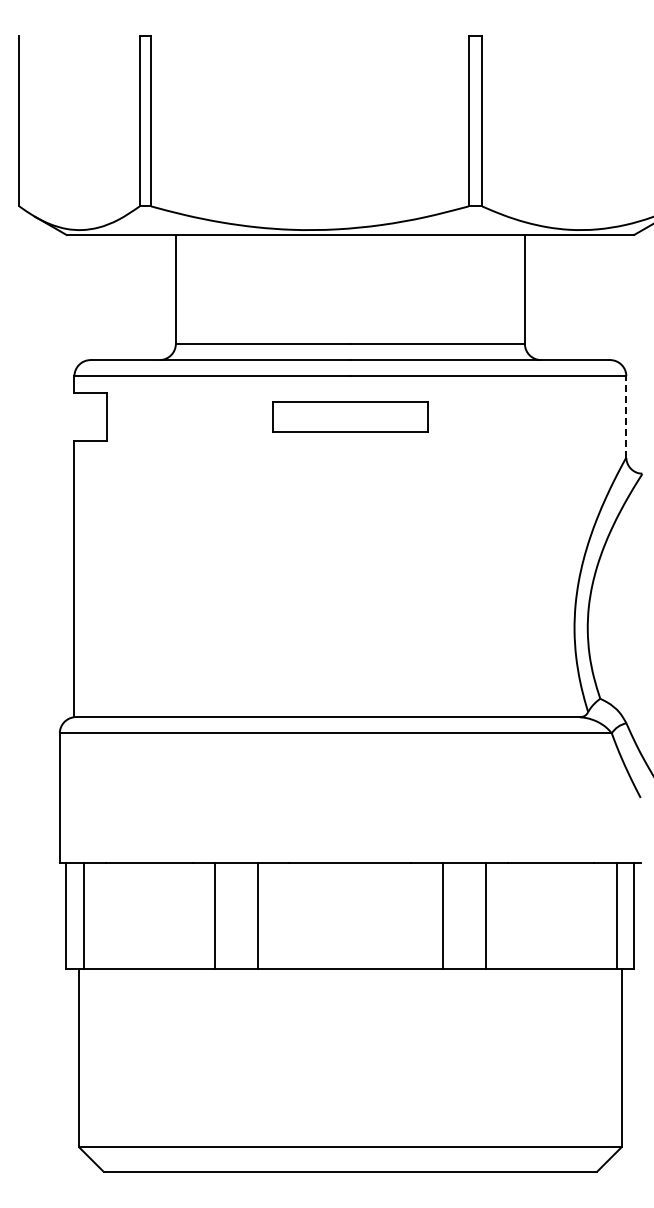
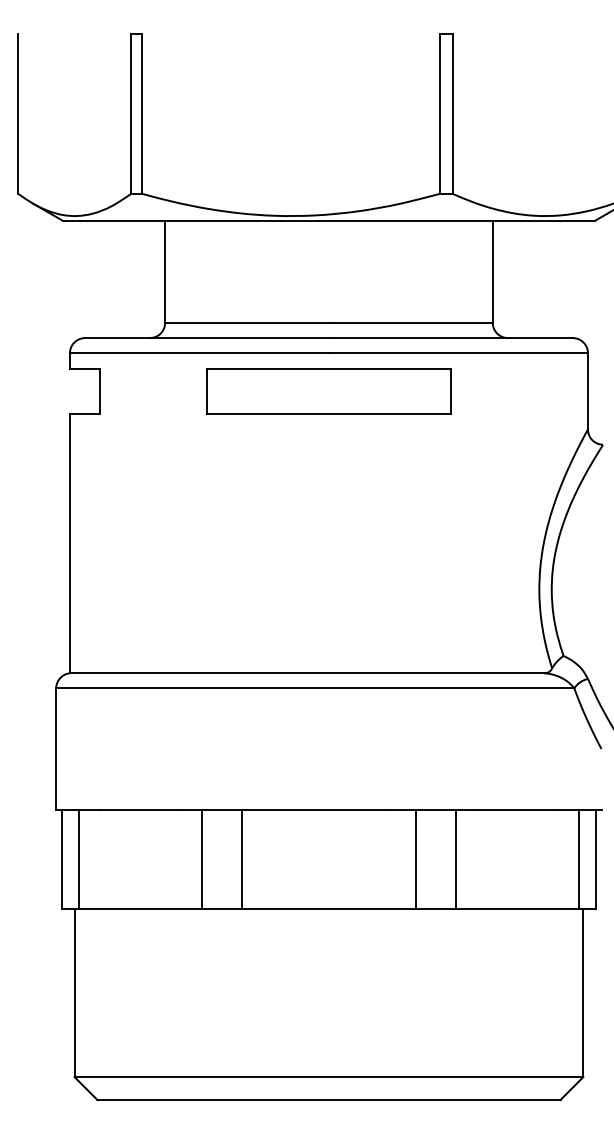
part: (350, 416) -> (329, 391), size x1.67
line: (626, 417) -> (588, 391), dashed -> solid

